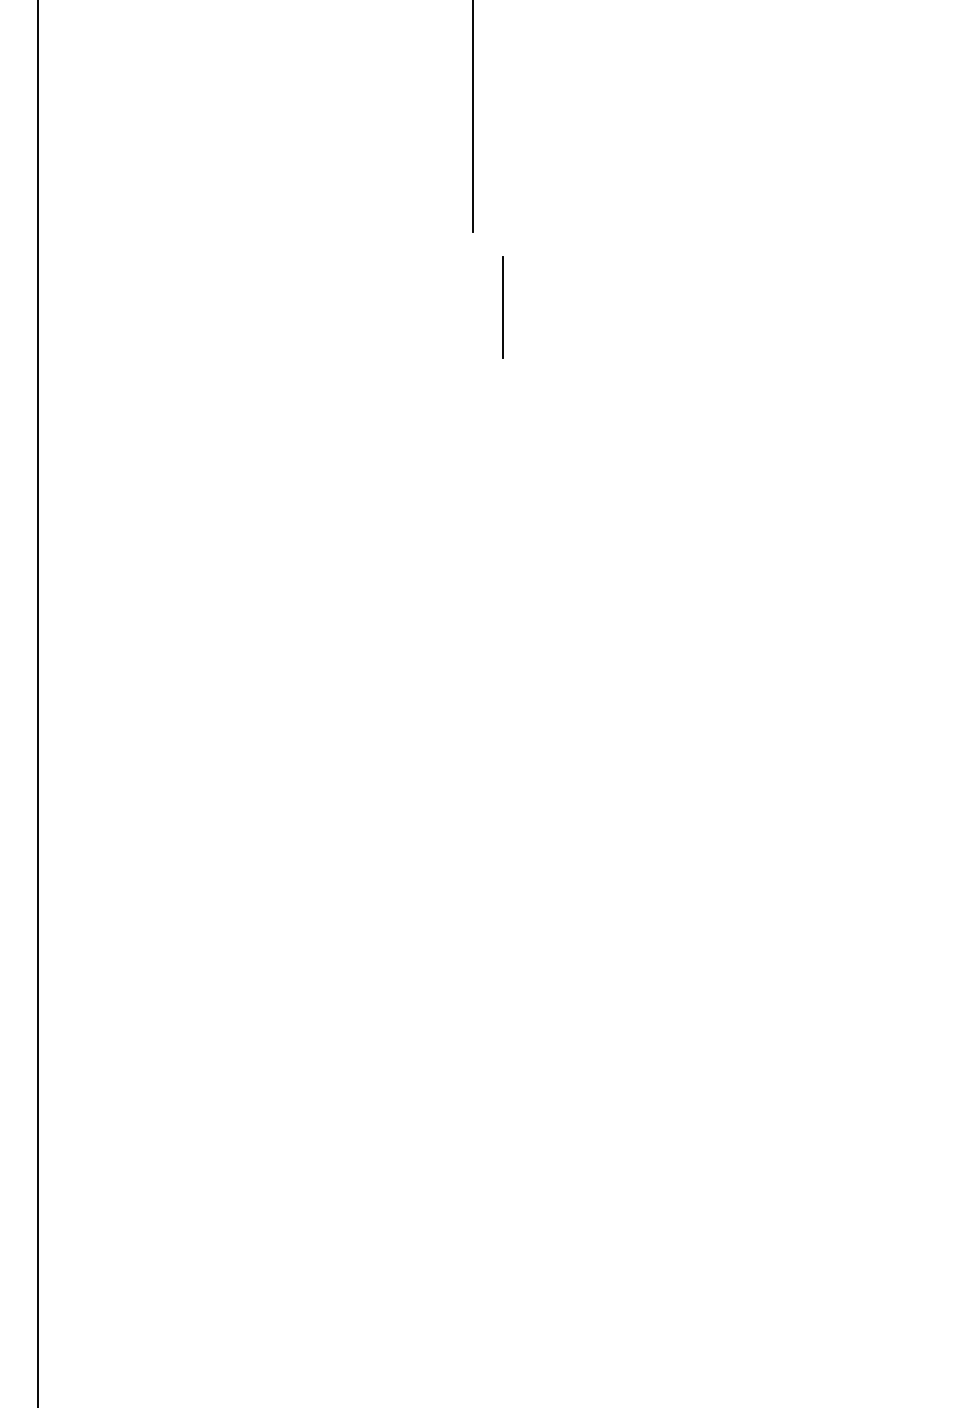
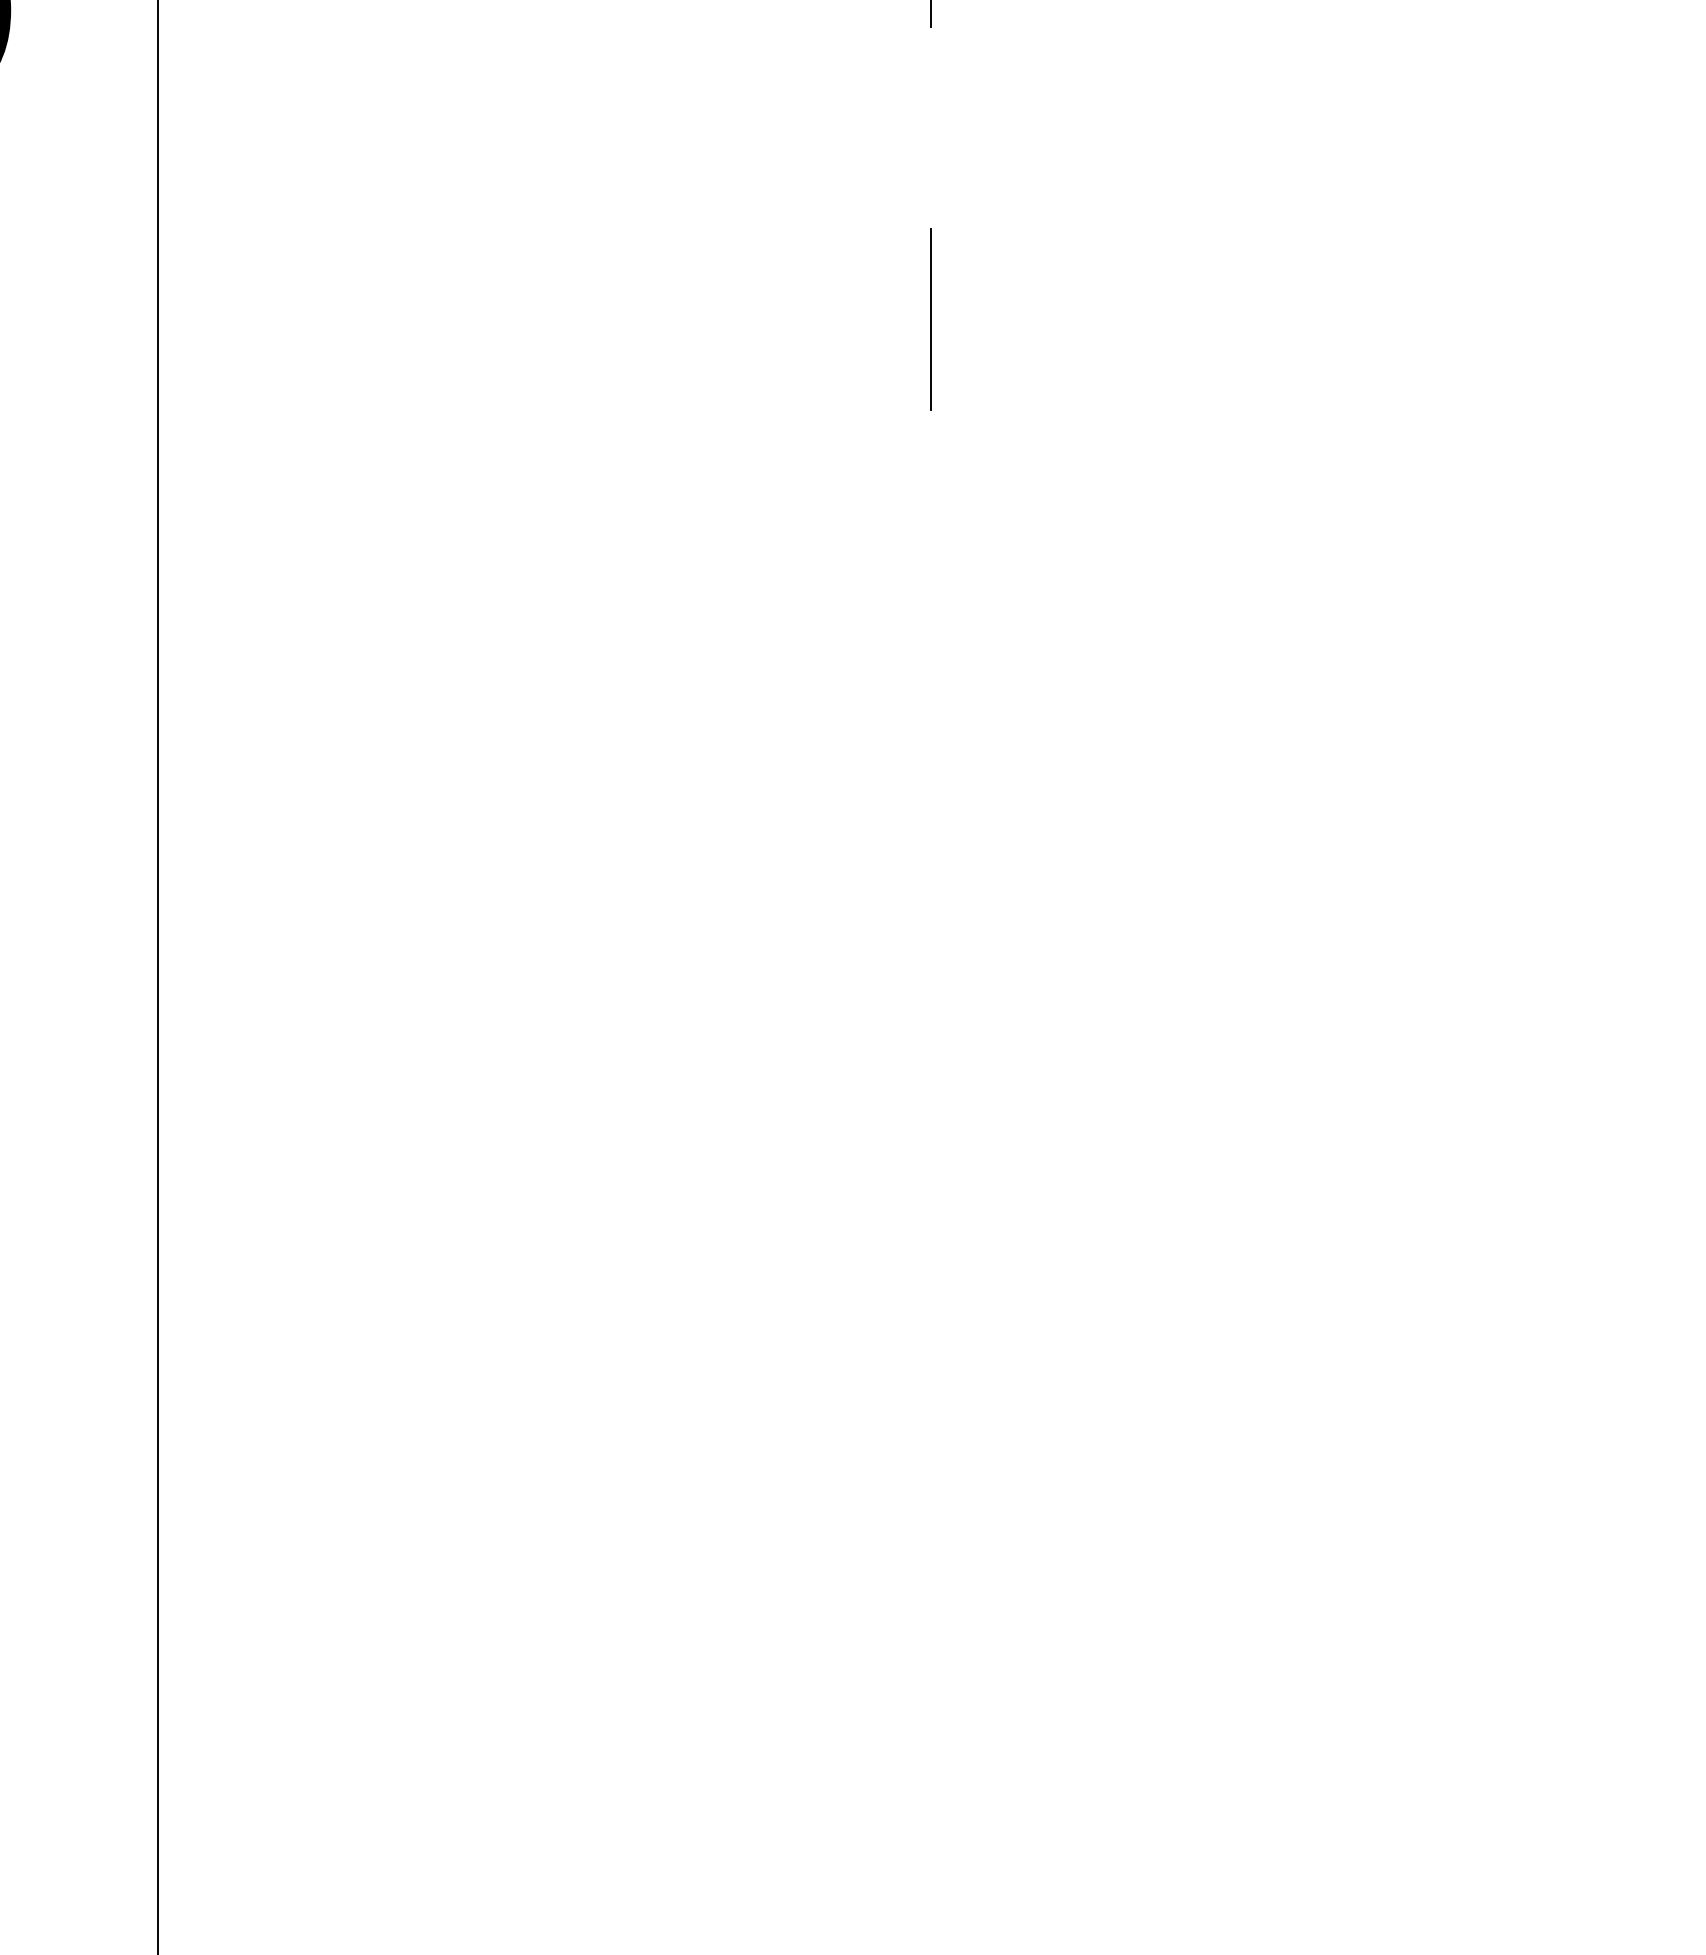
line: (502, 307) -> (930, 319), moved

